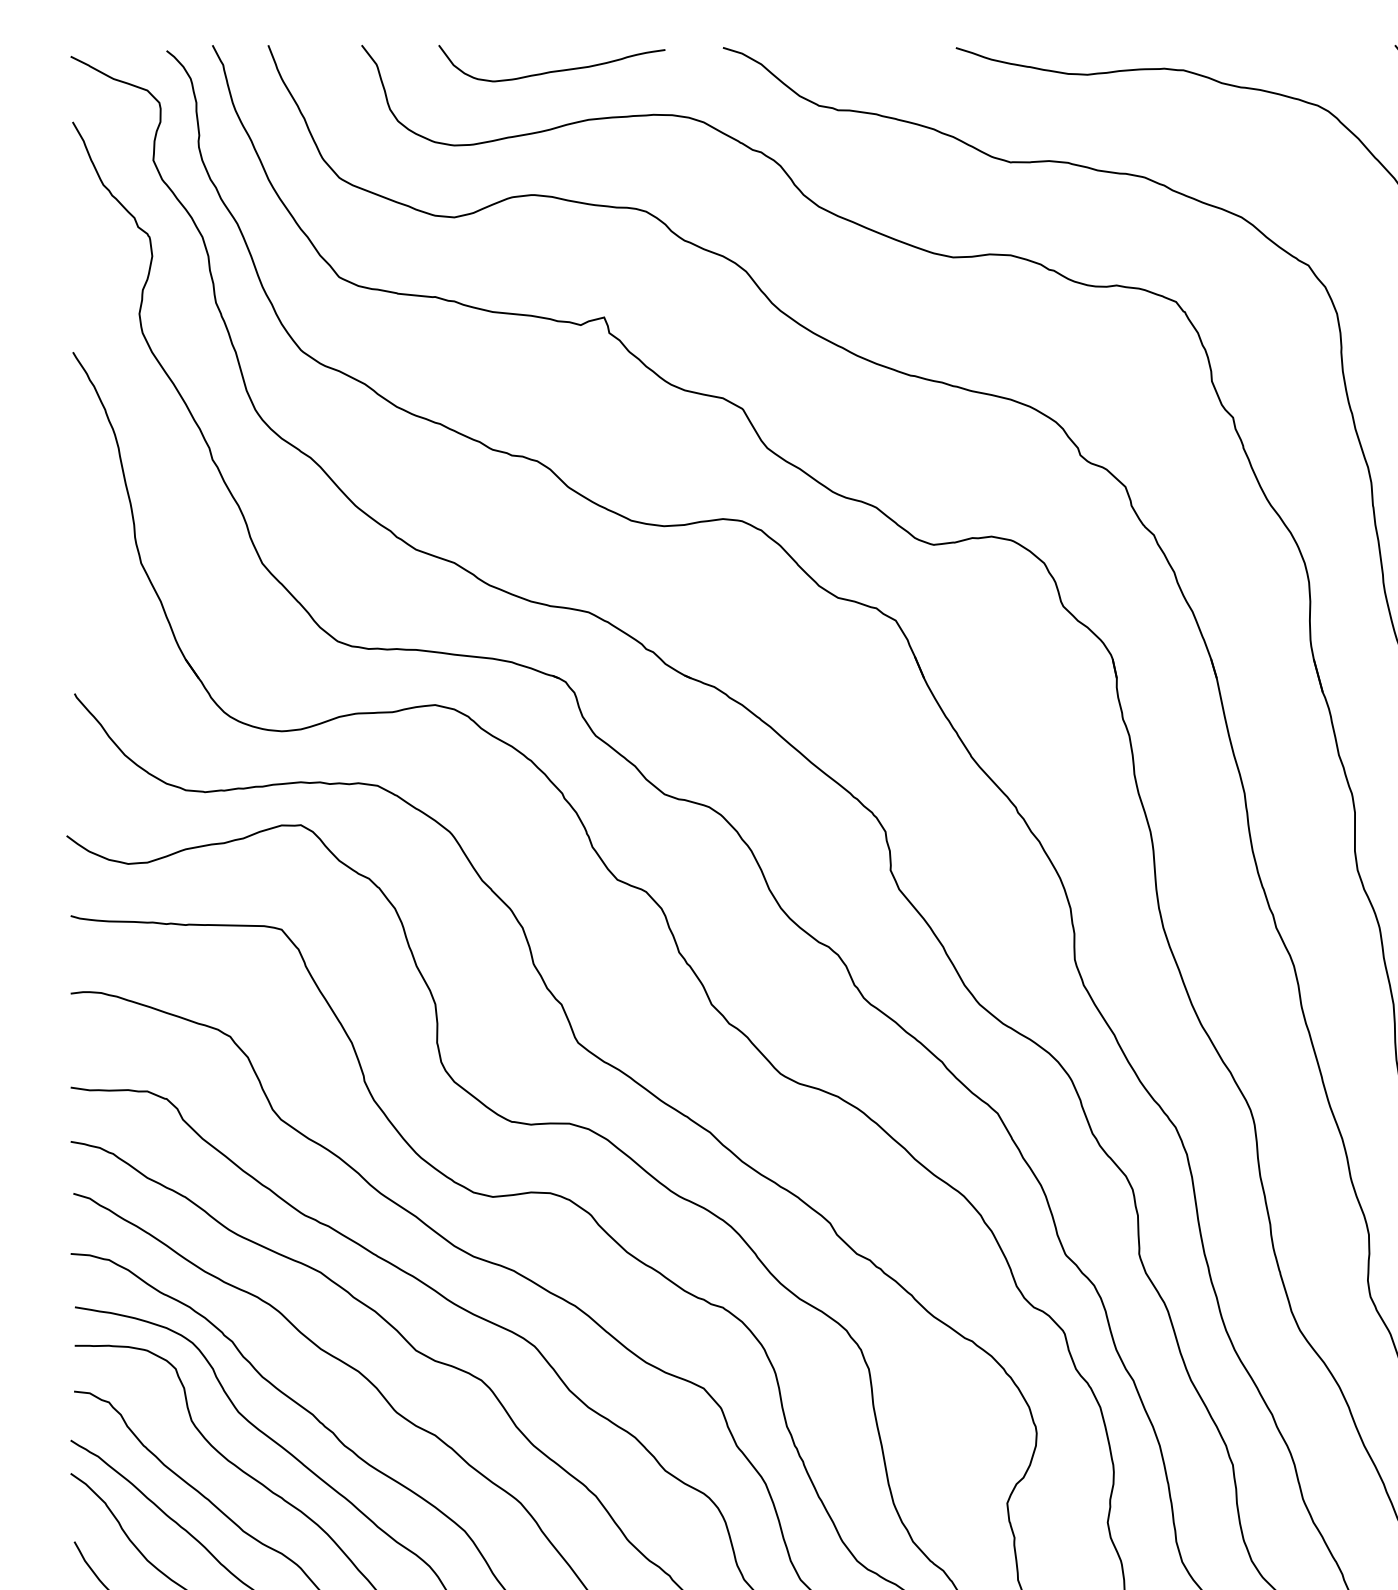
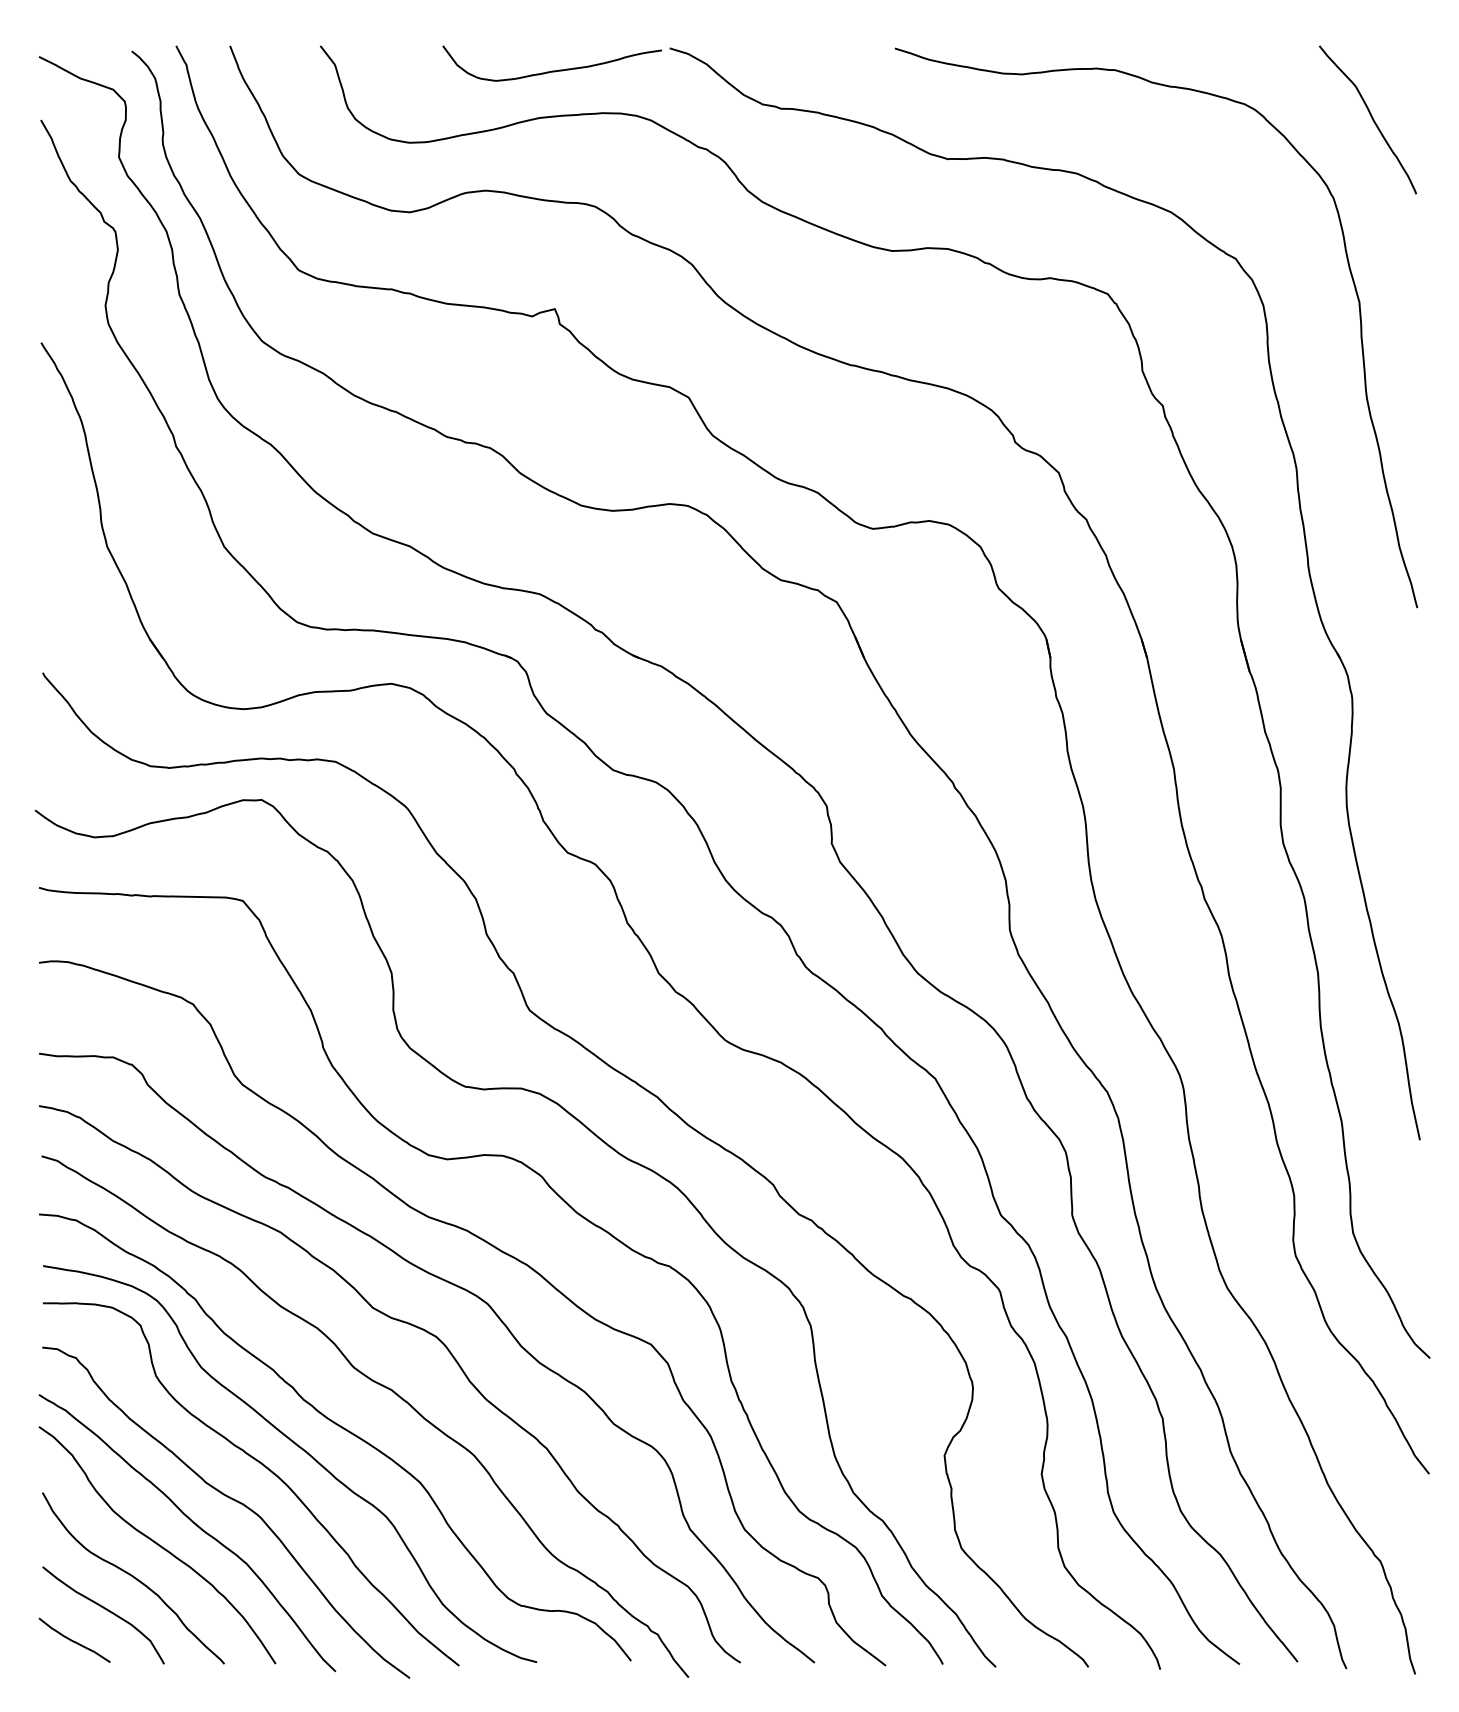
curve: (551, 70) -> (551, 70), moved

